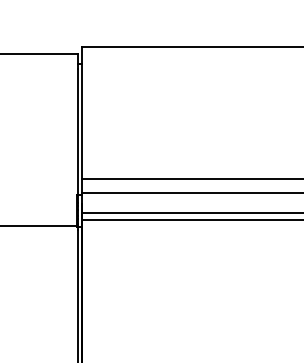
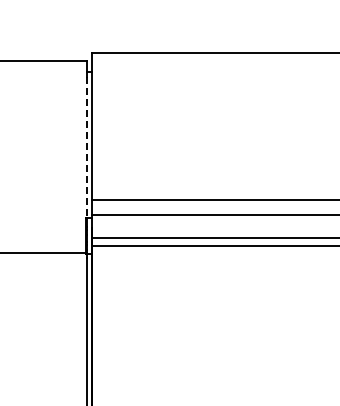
line: (78, 131) -> (87, 147), solid -> dashed

